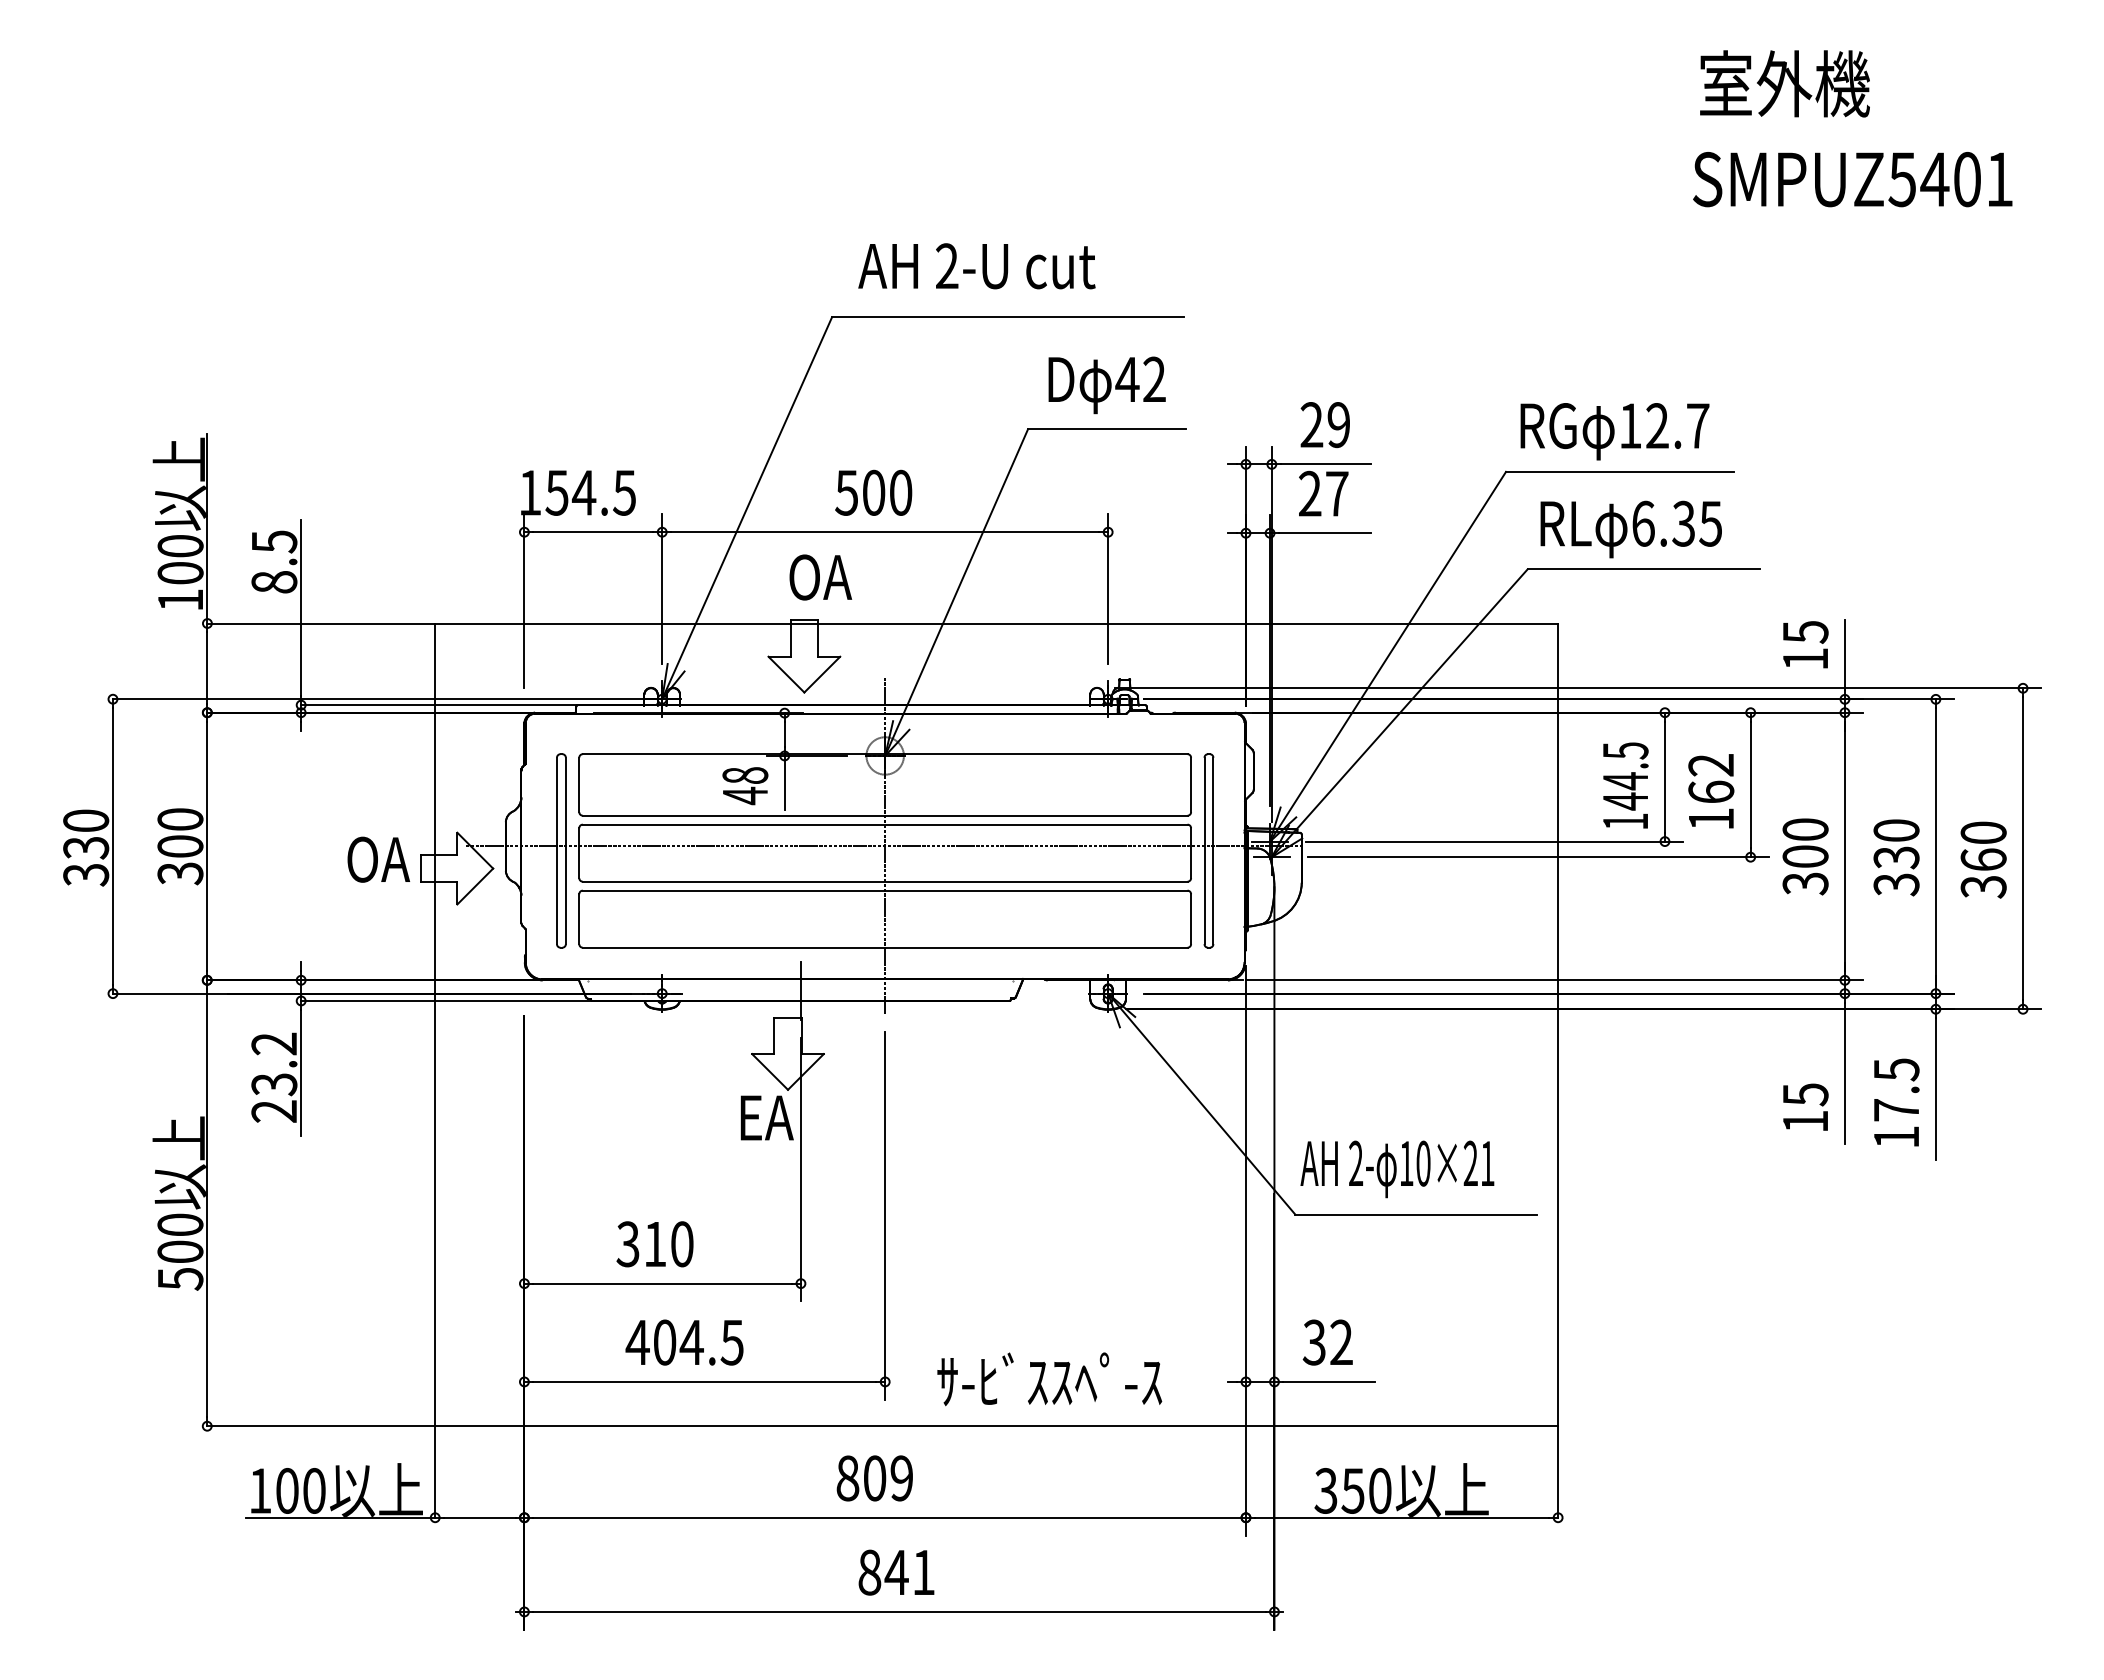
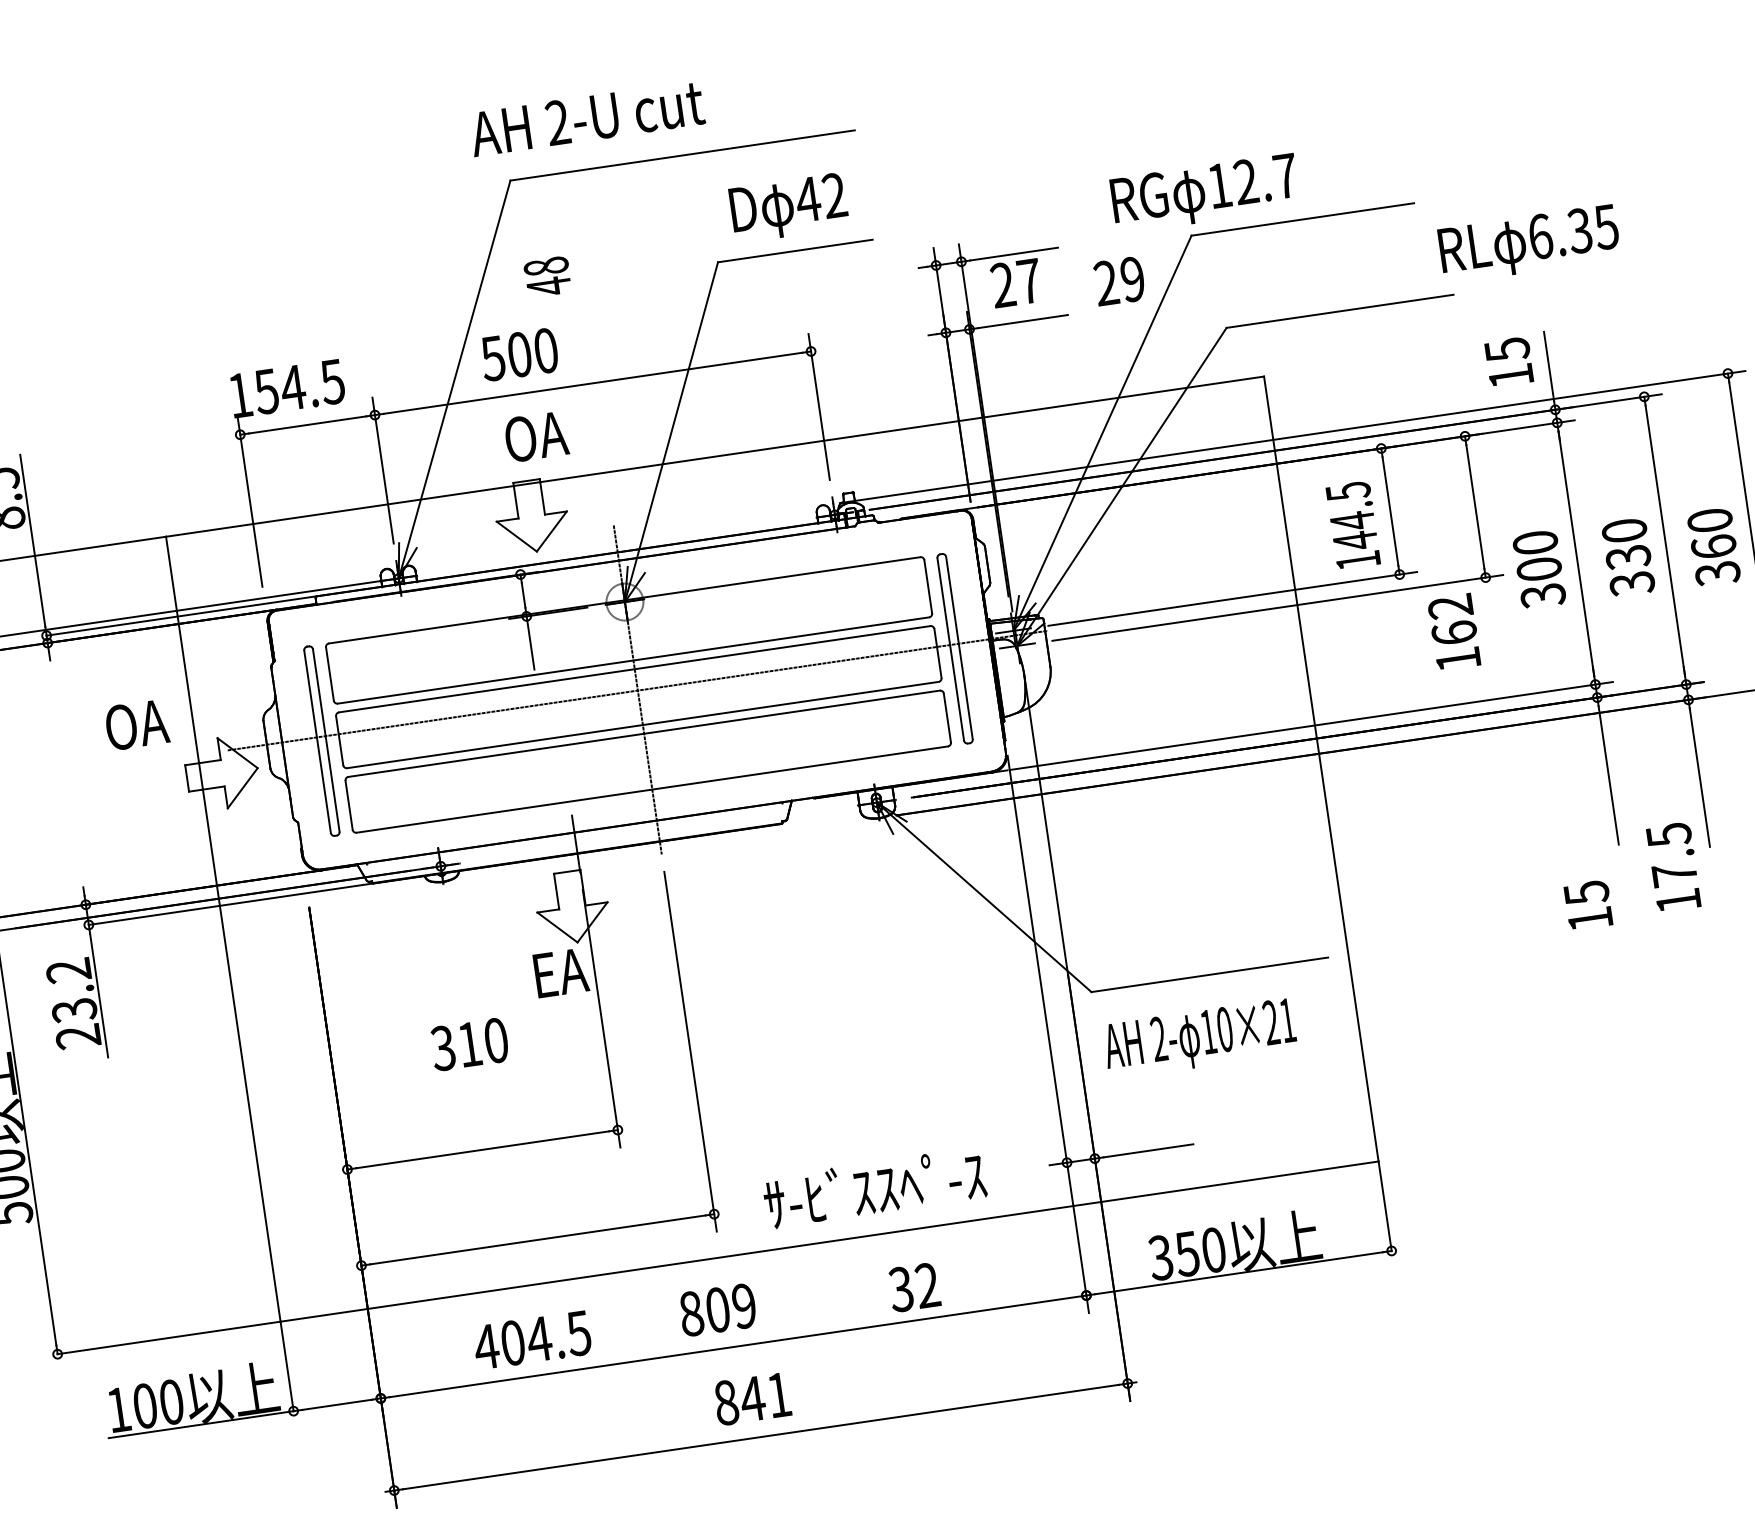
text: (976, 266) -> (586, 118), moved
text: (1324, 425) -> (1118, 281), moved
text: (1614, 431) -> (1204, 193), moved
text: (873, 492) -> (519, 354), moved
text: (1630, 529) -> (1528, 244), moved
text: (745, 786) -> (547, 277), moved
text: (1711, 791) -> (1454, 632), moved
text: (378, 859) -> (136, 724), moved
text: (1896, 1102) -> (1673, 867), moved
text: (1805, 1106) -> (1588, 904), moved
text: (1397, 1169) -> (1200, 1038), moved
text: (654, 1244) -> (469, 1044), moved
text: (684, 1342) -> (532, 1340), moved
text: (1327, 1342) -> (914, 1287), moved

